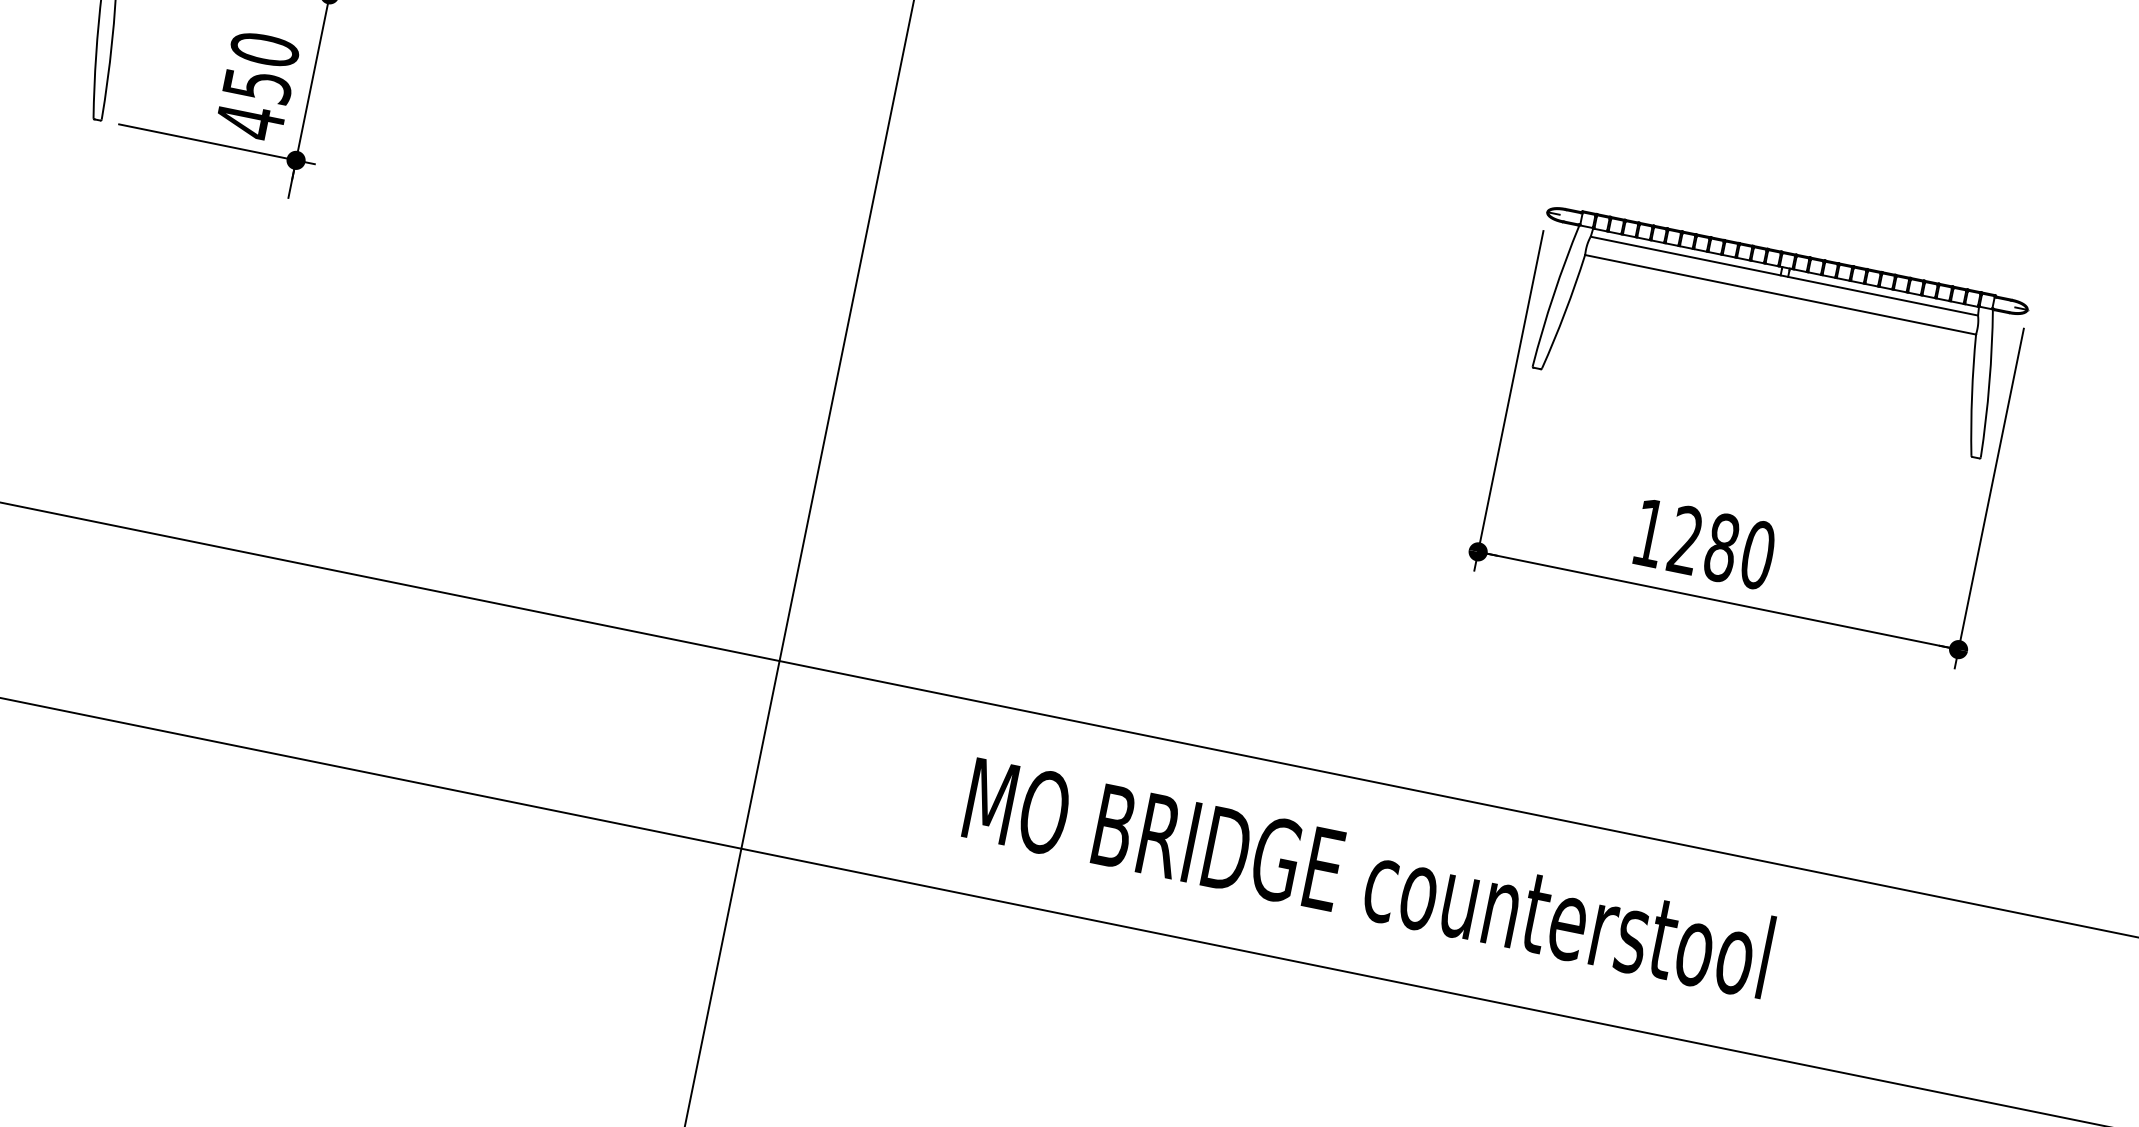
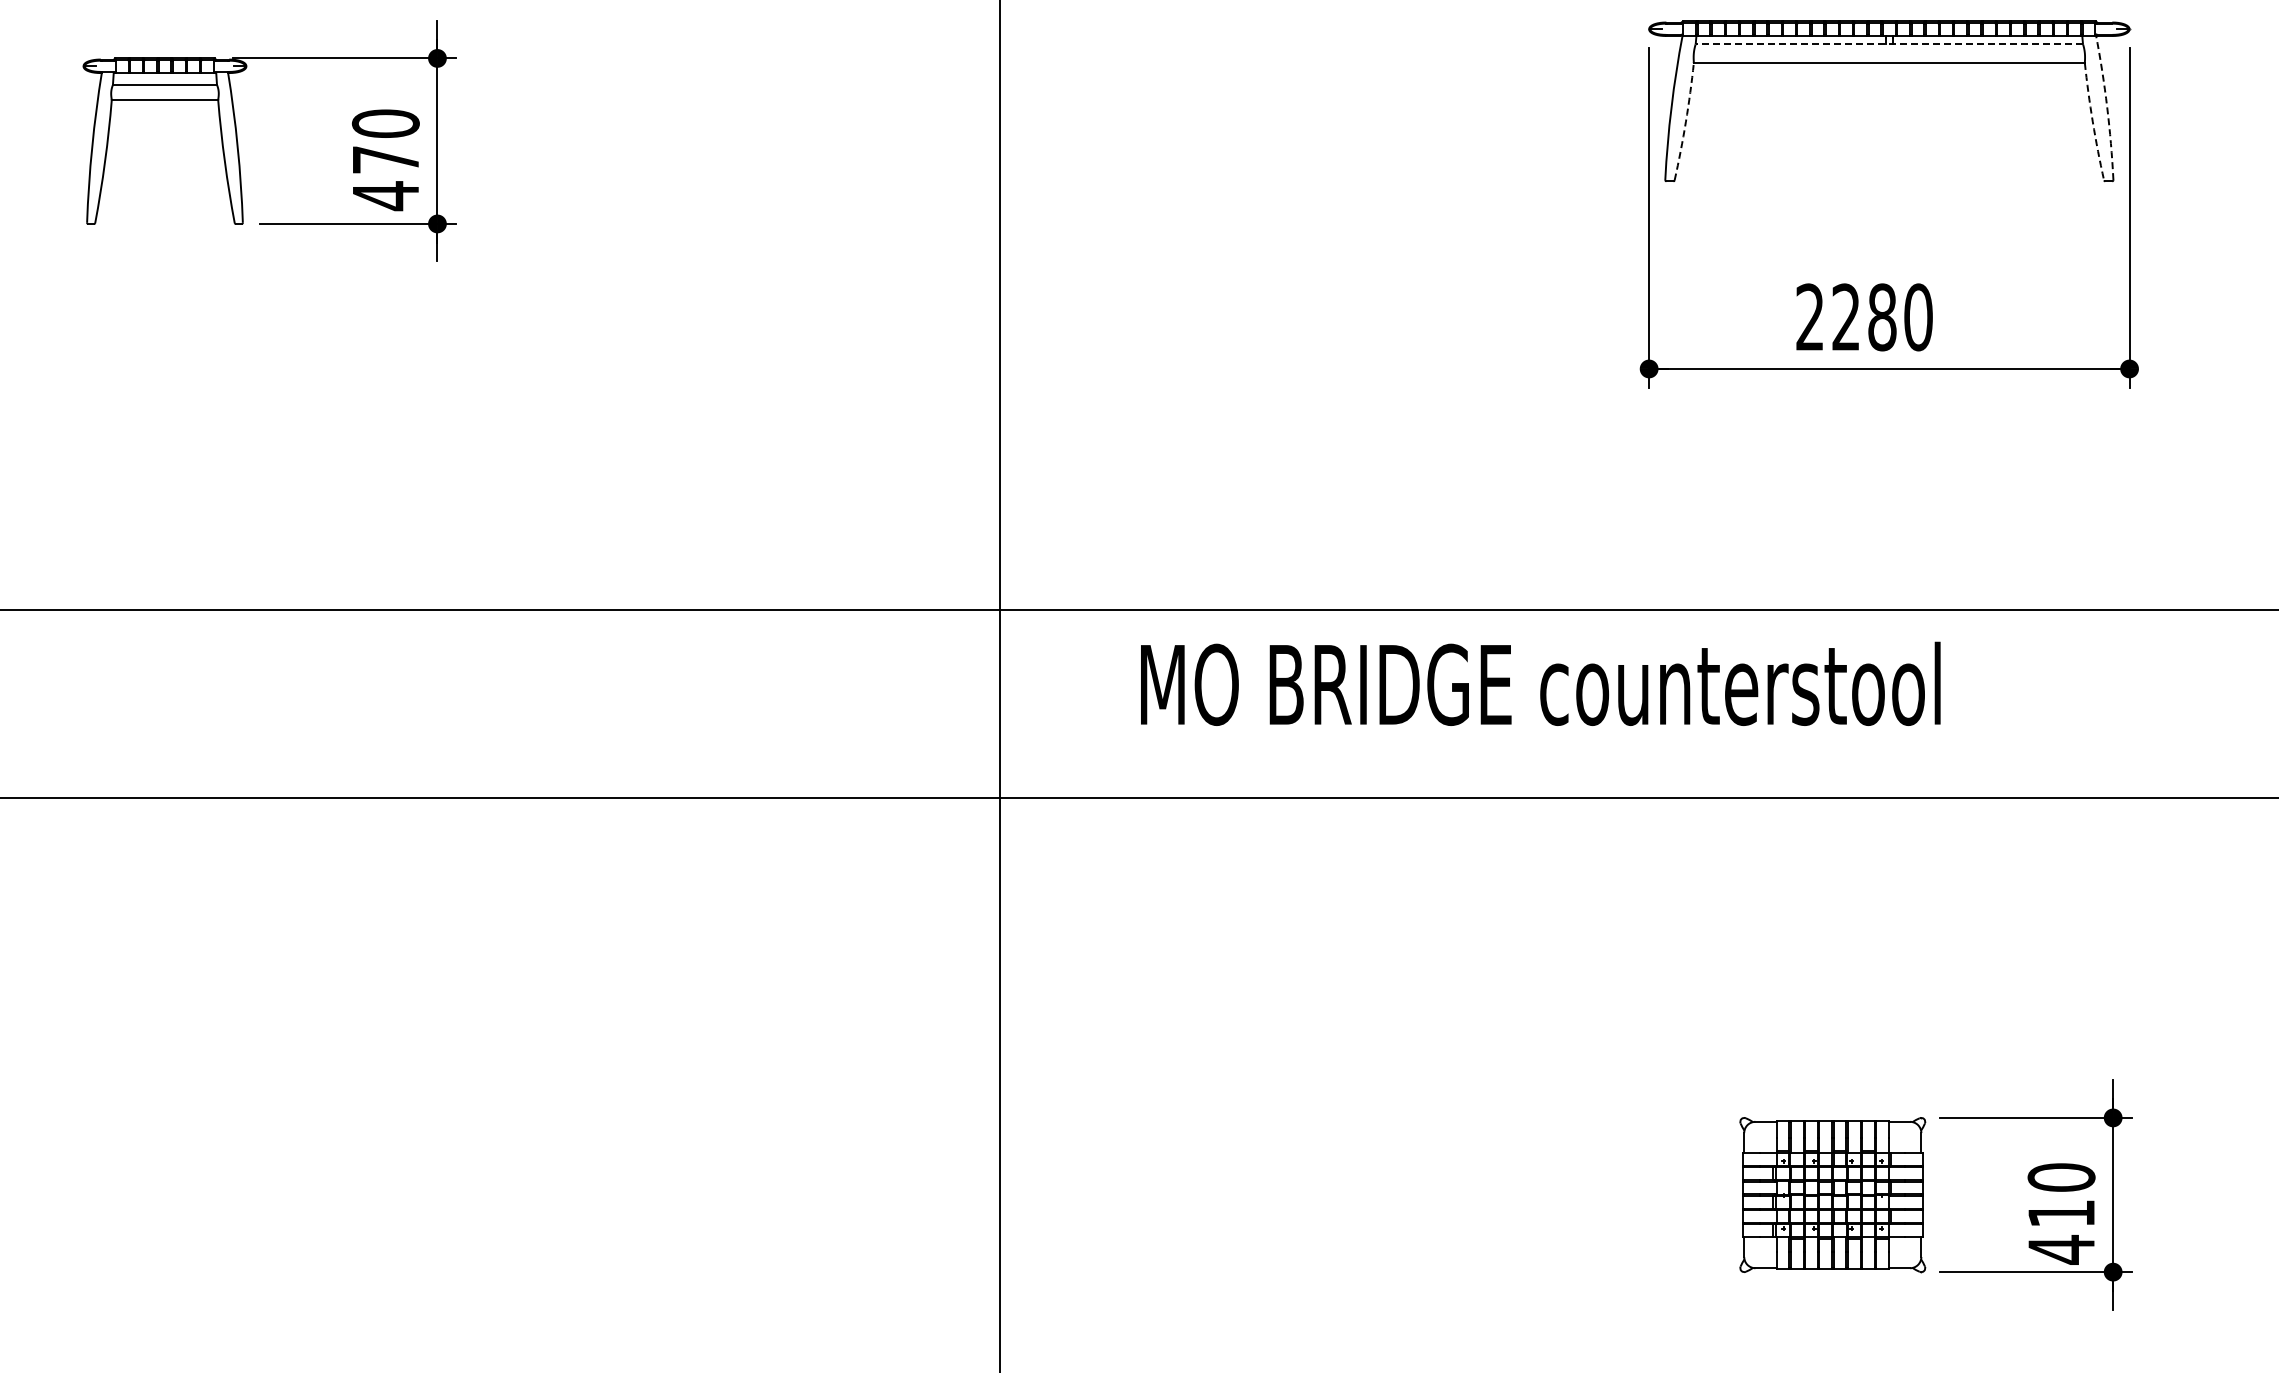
text: (258, 85) -> (386, 159), 450 -> 470
line: (1784, 276) -> (1889, 44), solid -> dashed
arc: (1564, 311) -> (1685, 121), solid -> dashed
arc: (1989, 383) -> (2107, 107), solid -> dashed
arc: (1971, 394) -> (2092, 121), solid -> dashed
text: (1649, 532) -> (1809, 316), 1280 -> 2280
text: (1368, 876) -> (1540, 683), moved

